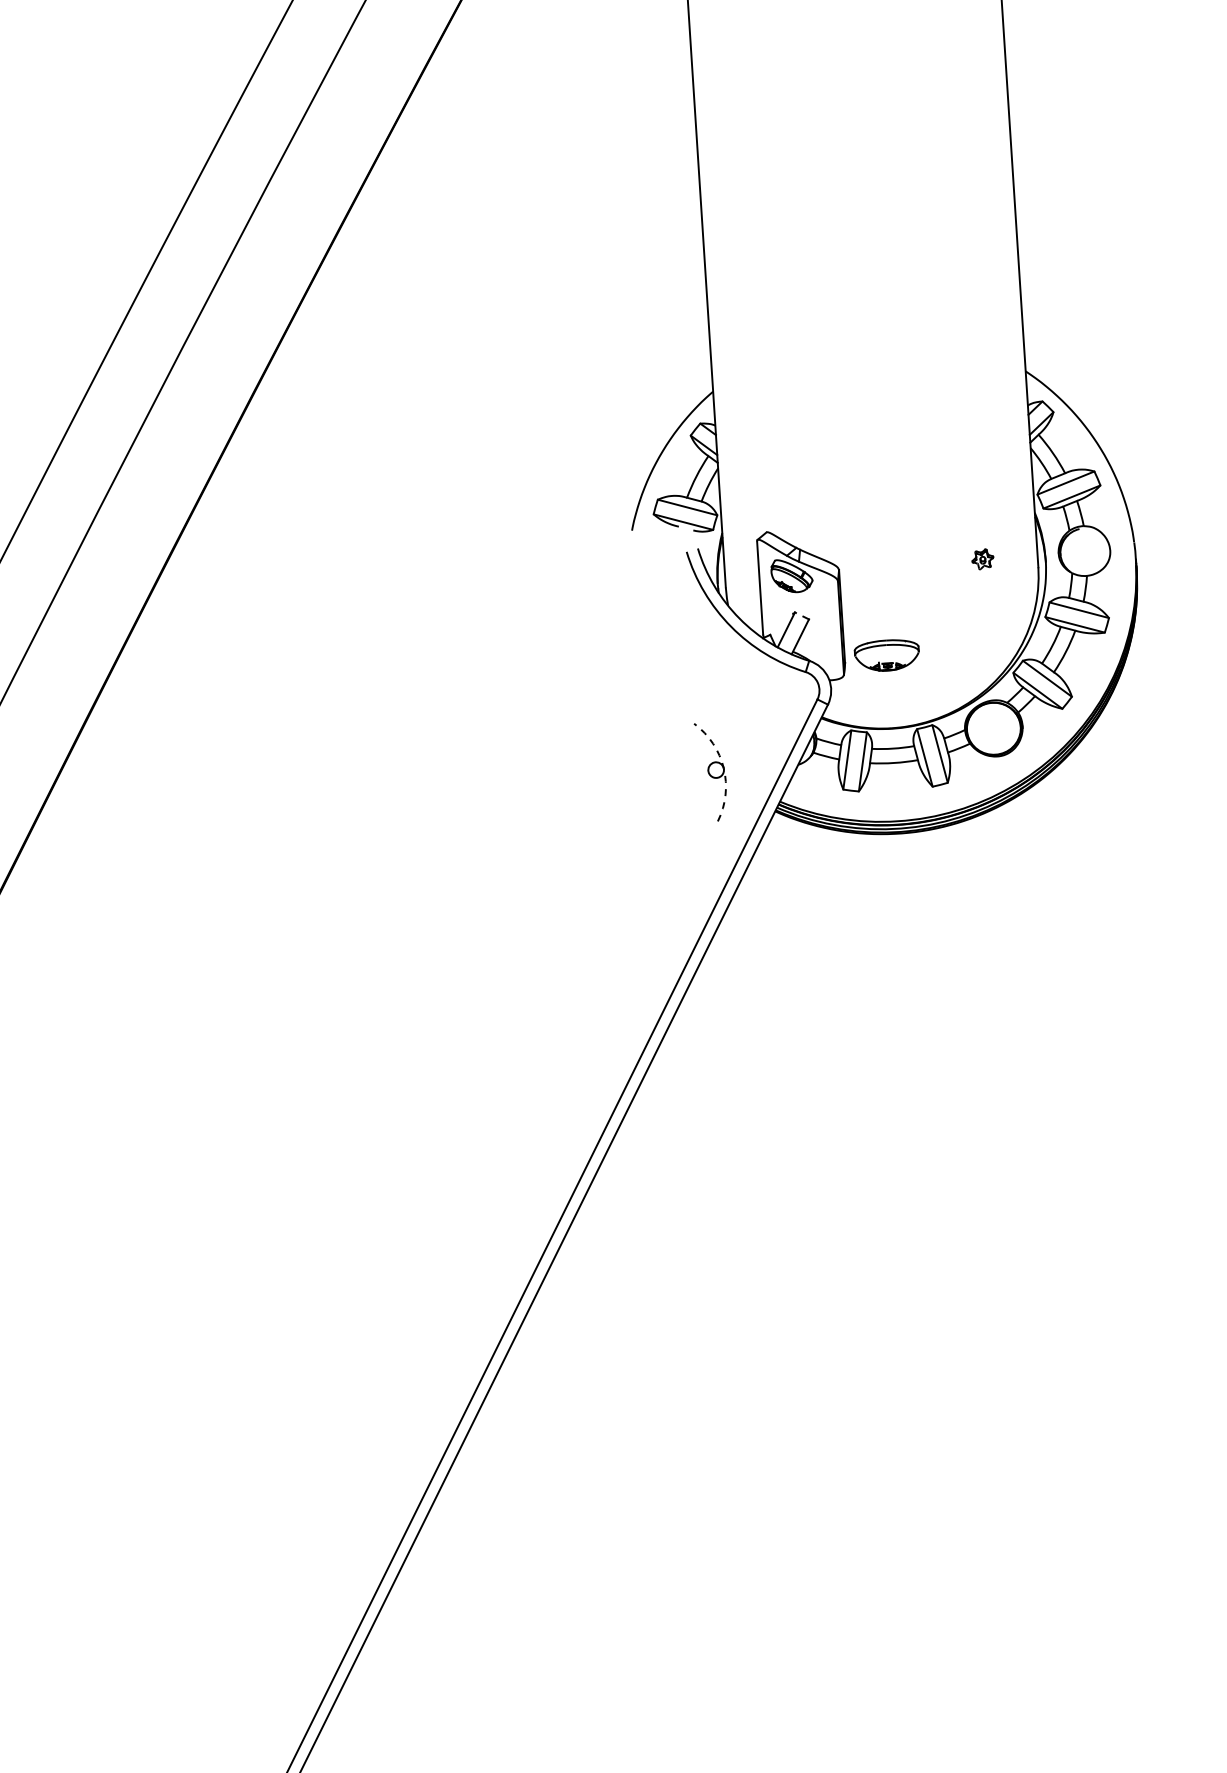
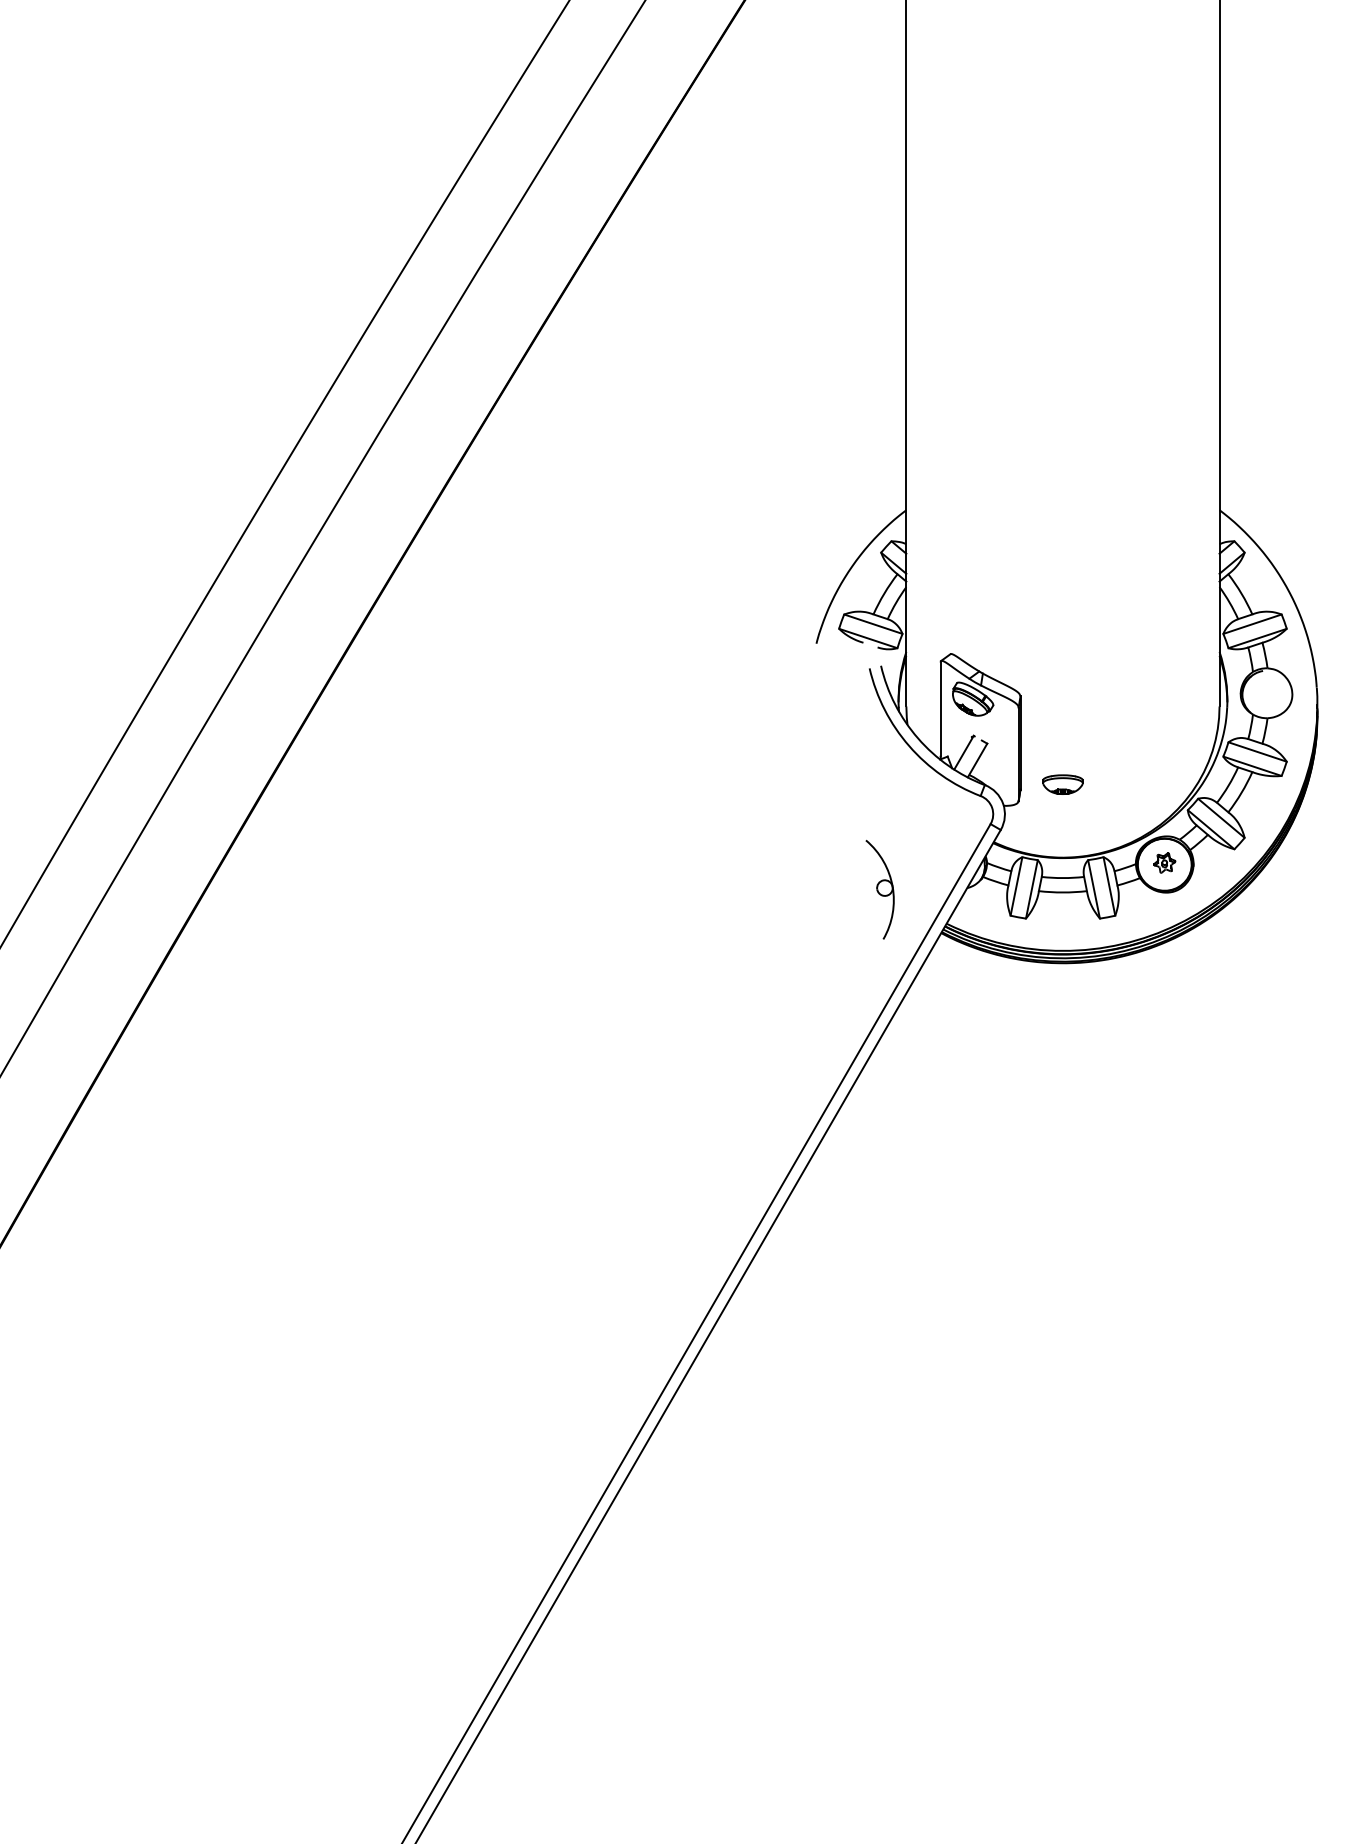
part: (982, 558) -> (1164, 862), moved
part: (886, 655) -> (1062, 784), size x0.62
arc: (723, 768) -> (892, 886), dashed -> solid

